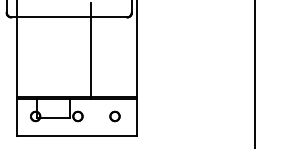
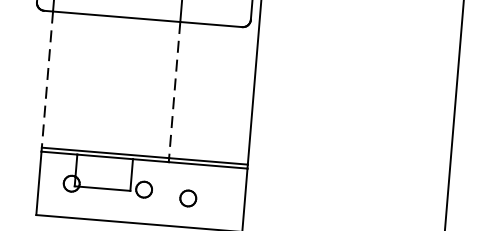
line: (16, 57) -> (47, 80), solid -> dashed
line: (90, 57) -> (173, 90), solid -> dashed
part: (114, 116) -> (187, 198), moved

